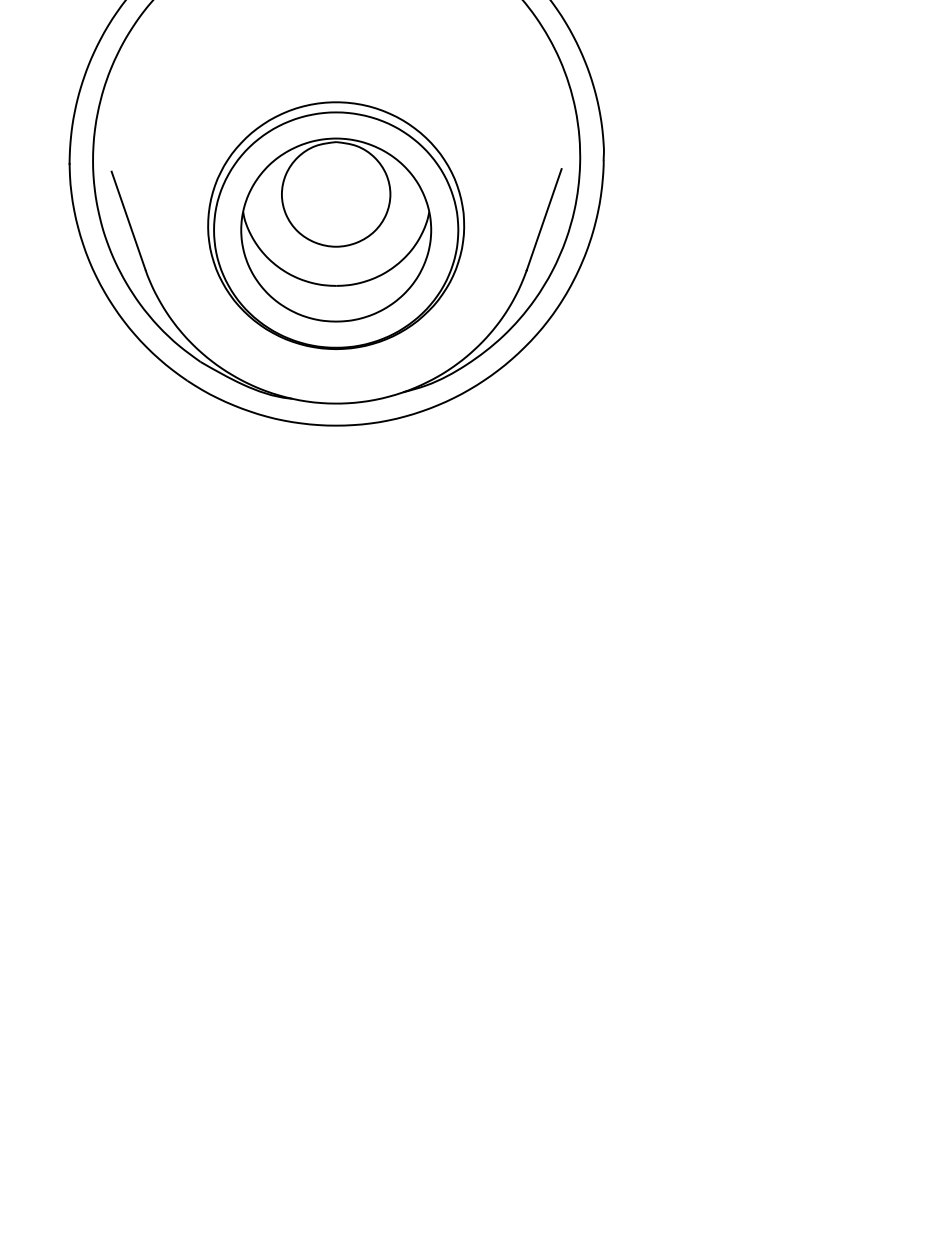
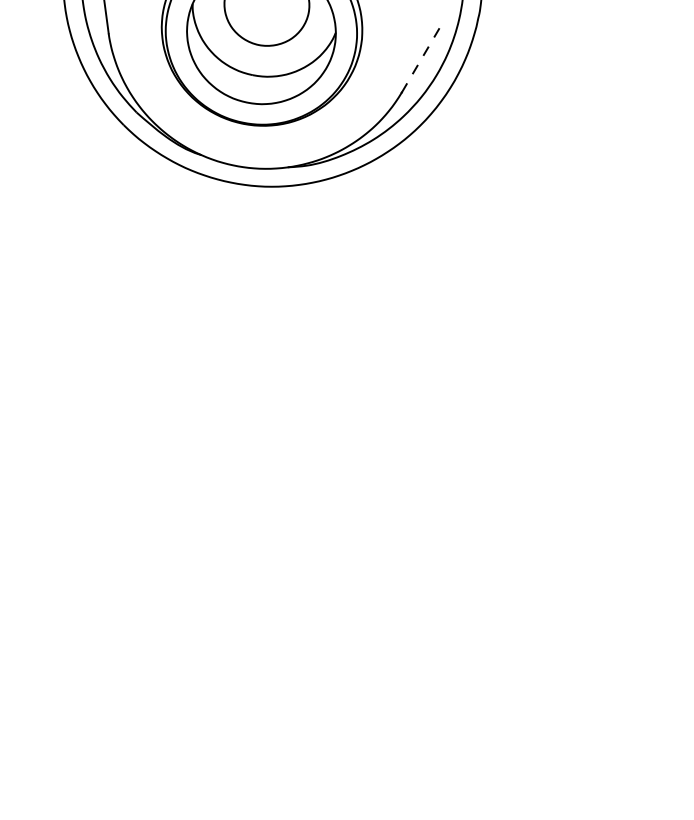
line: (544, 219) -> (423, 56), solid -> dashed

